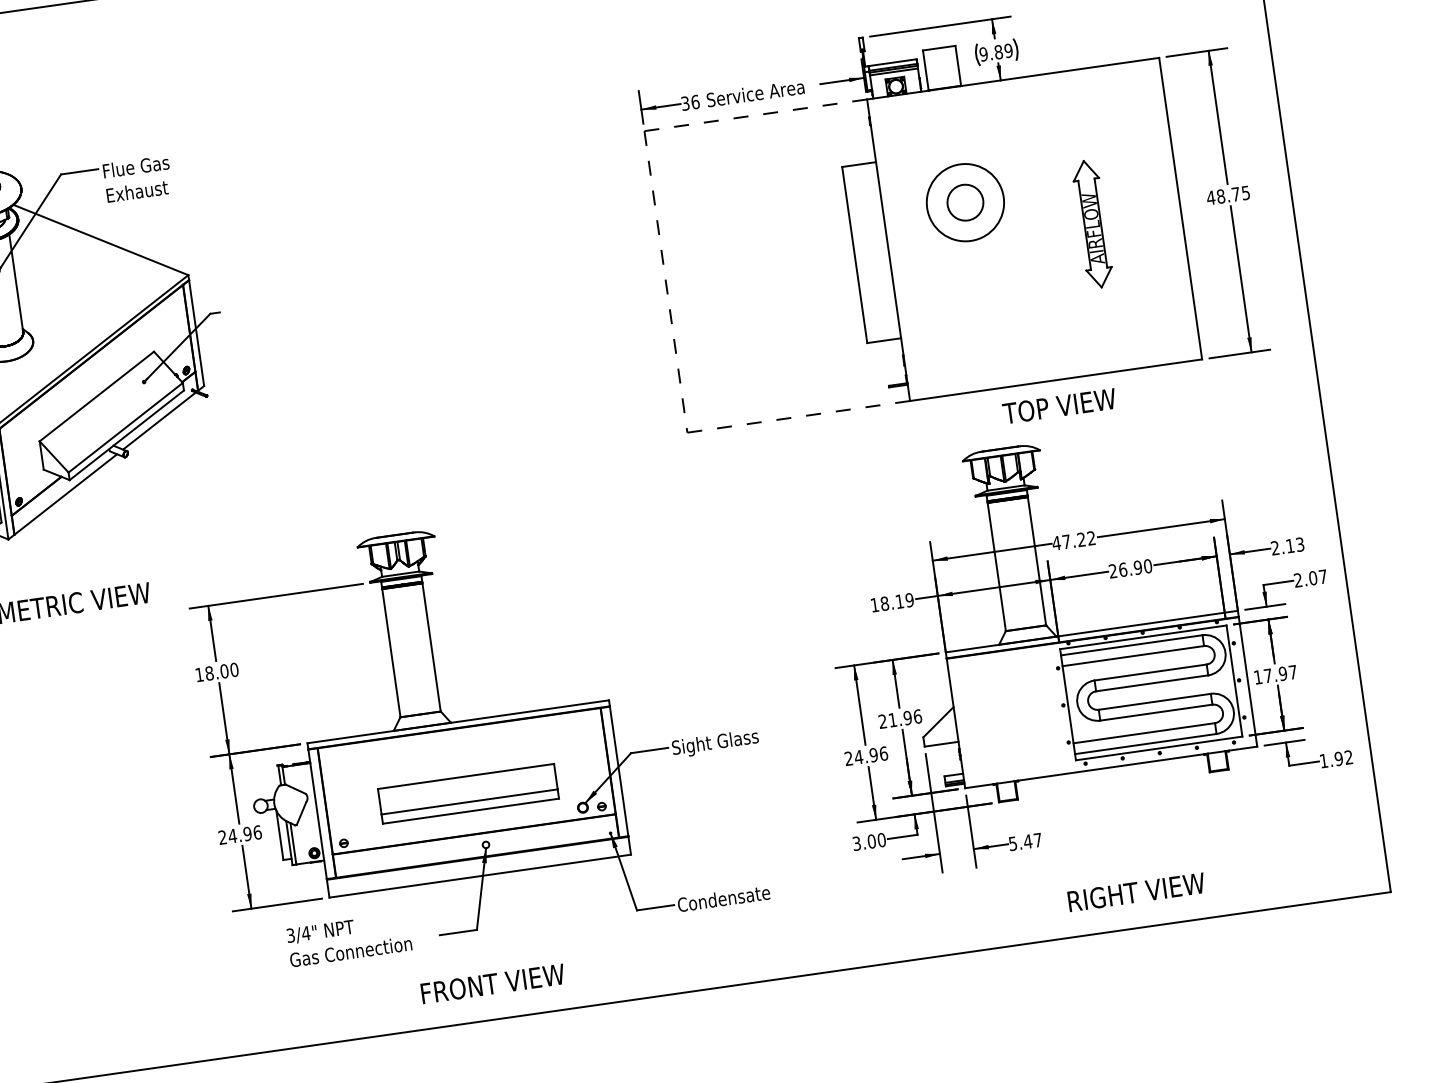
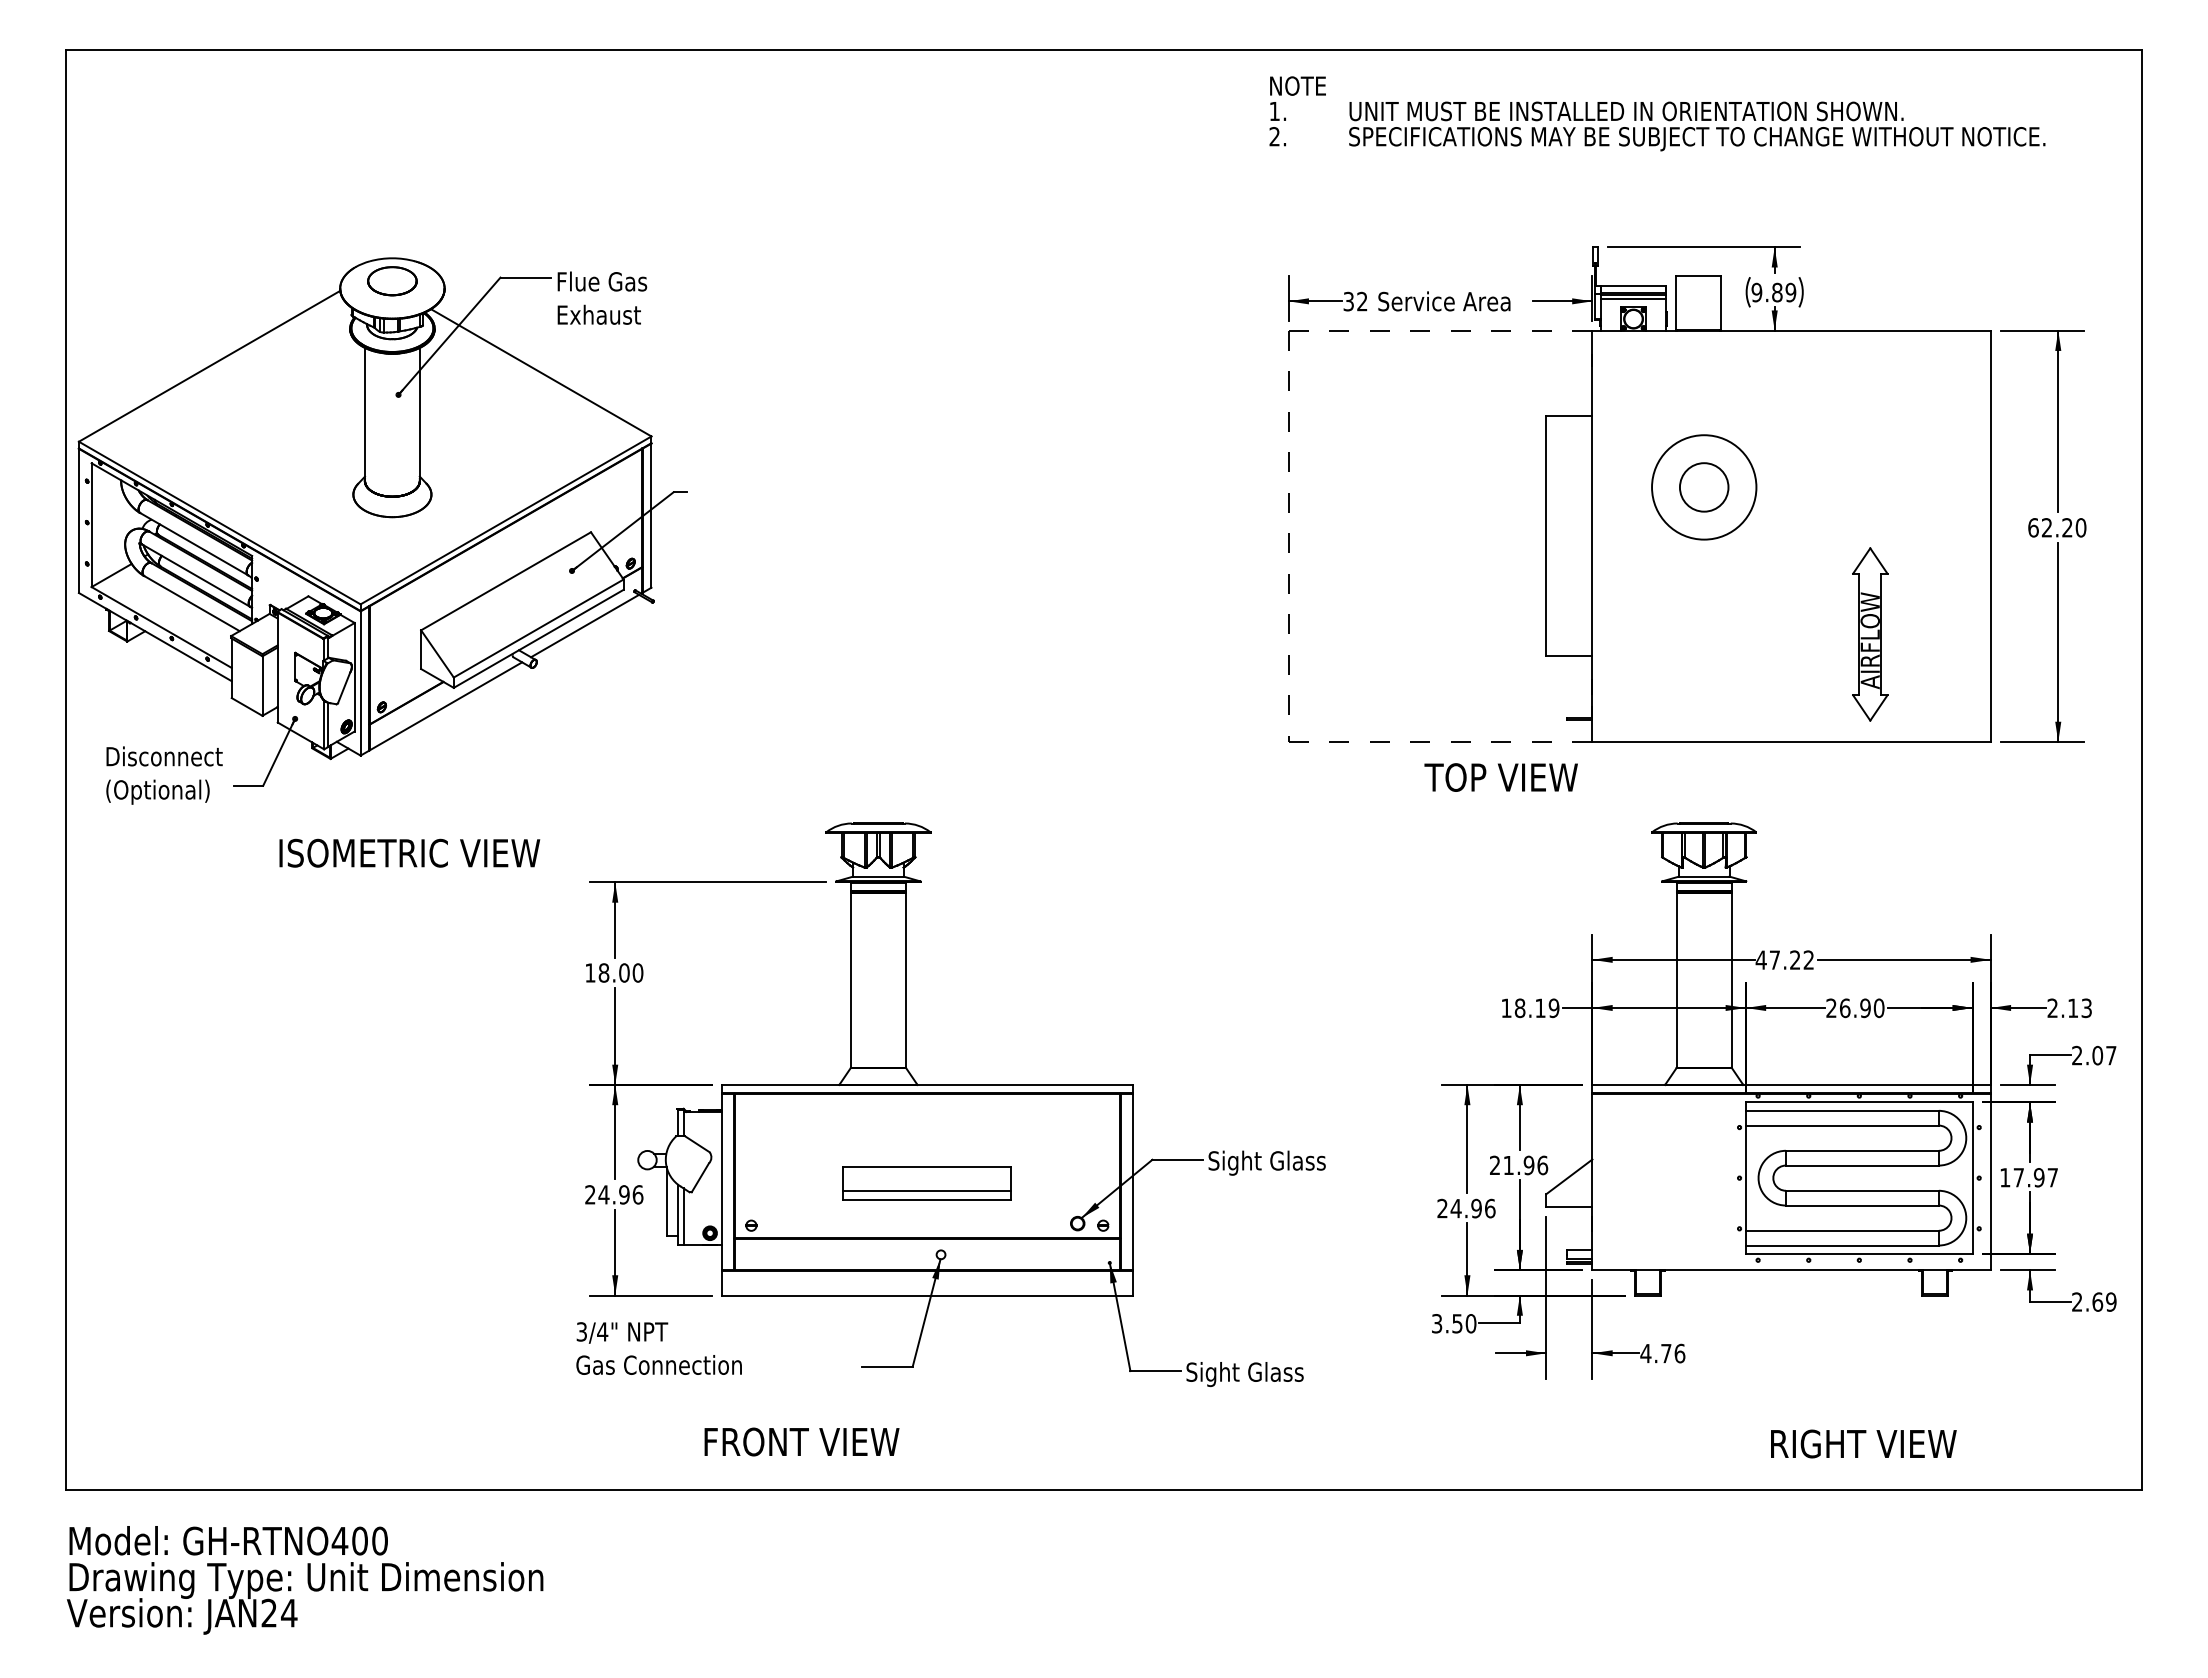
text: (695, 102) -> (1362, 301), 36 -> 32
text: (1227, 195) -> (2056, 527), 48.75 -> 62.20
part: (1092, 224) -> (1870, 634), moved
text: (1058, 406) -> (1500, 777), moved
text: (1336, 758) -> (2094, 1301), 1.92 -> 2.69
part: (467, 794) -> (926, 1183), size x0.7
text: (871, 841) -> (1457, 1323), 3.00 -> 3.50
text: (1025, 841) -> (1662, 1353), 5.47 -> 4.76
text: (1136, 891) -> (1863, 1443), moved
text: (723, 900) -> (1248, 1374), Condensate -> Sight Glass
text: (348, 939) -> (658, 1348), moved
text: (492, 983) -> (801, 1441), moved

